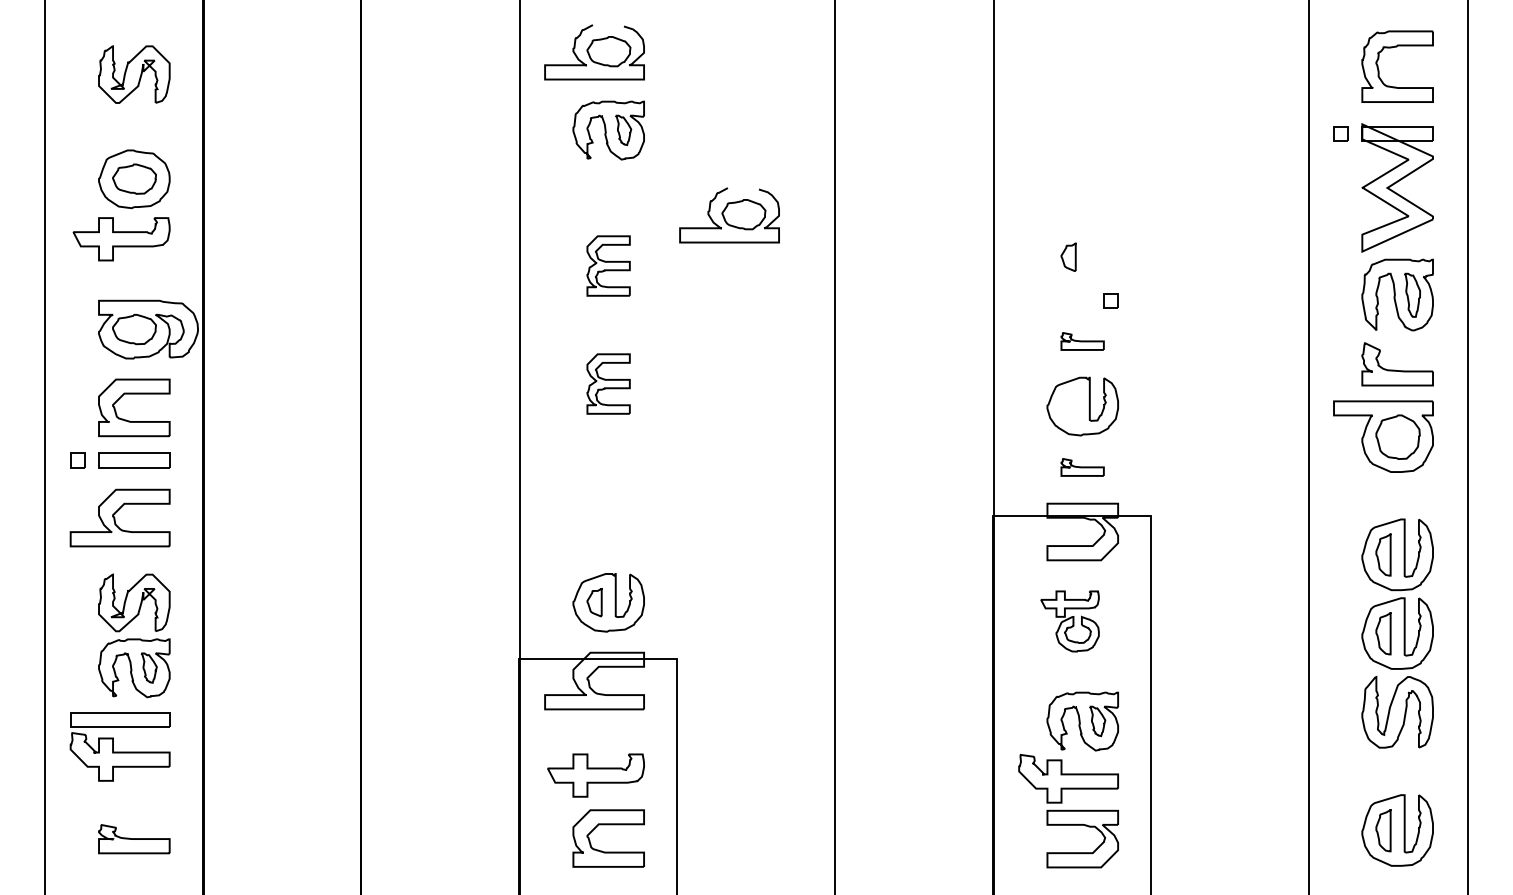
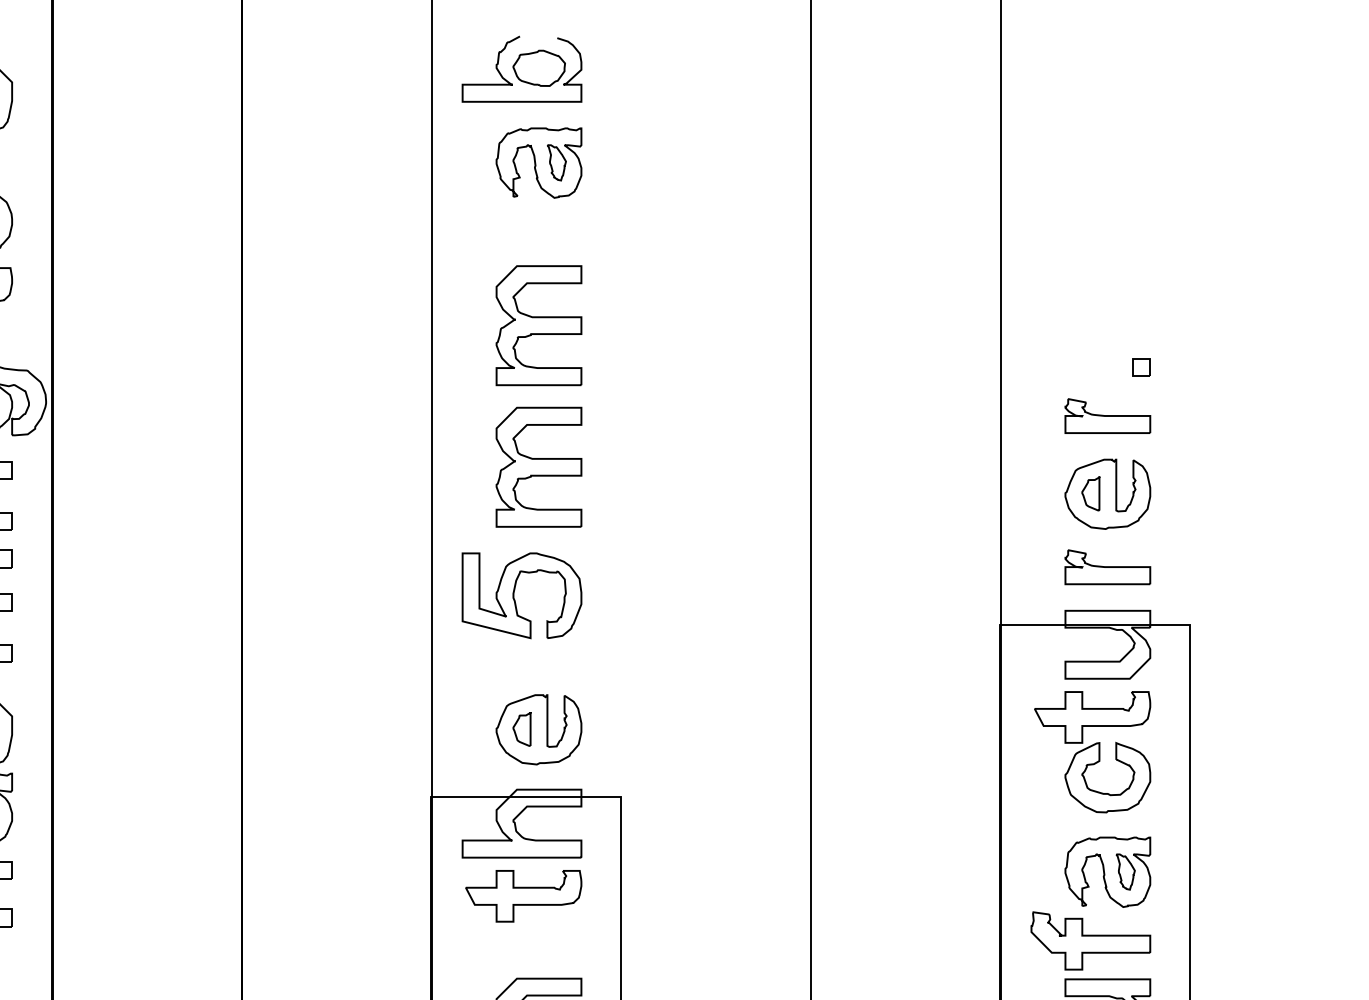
part: (729, 215) -> (683, 264), removed
part: (1068, 256) -> (1090, 492), moved
part: (608, 265) -> (538, 324), size x1.67
part: (1082, 341) -> (1107, 416), size x1.67
part: (608, 383) -> (538, 466), size x1.67
part: (1082, 467) -> (1107, 567), size x1.67
part: (594, 491) -> (521, 596), added
part: (1069, 621) -> (1091, 752), size x1.67
part: (595, 775) -> (523, 896), moved

